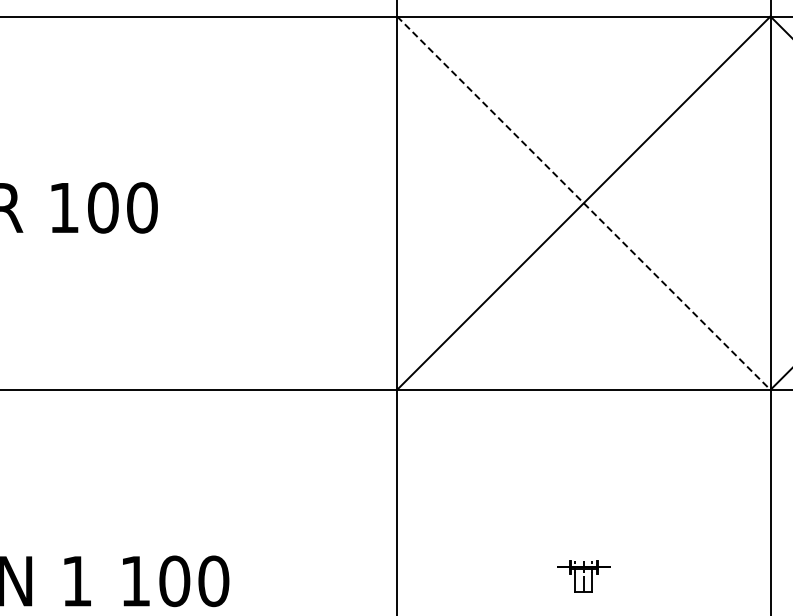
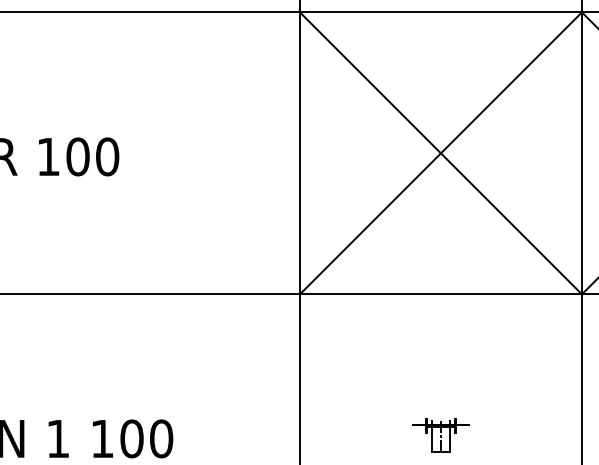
line: (584, 203) -> (441, 153), dashed -> solid
part: (583, 576) -> (440, 435), size x1.43

